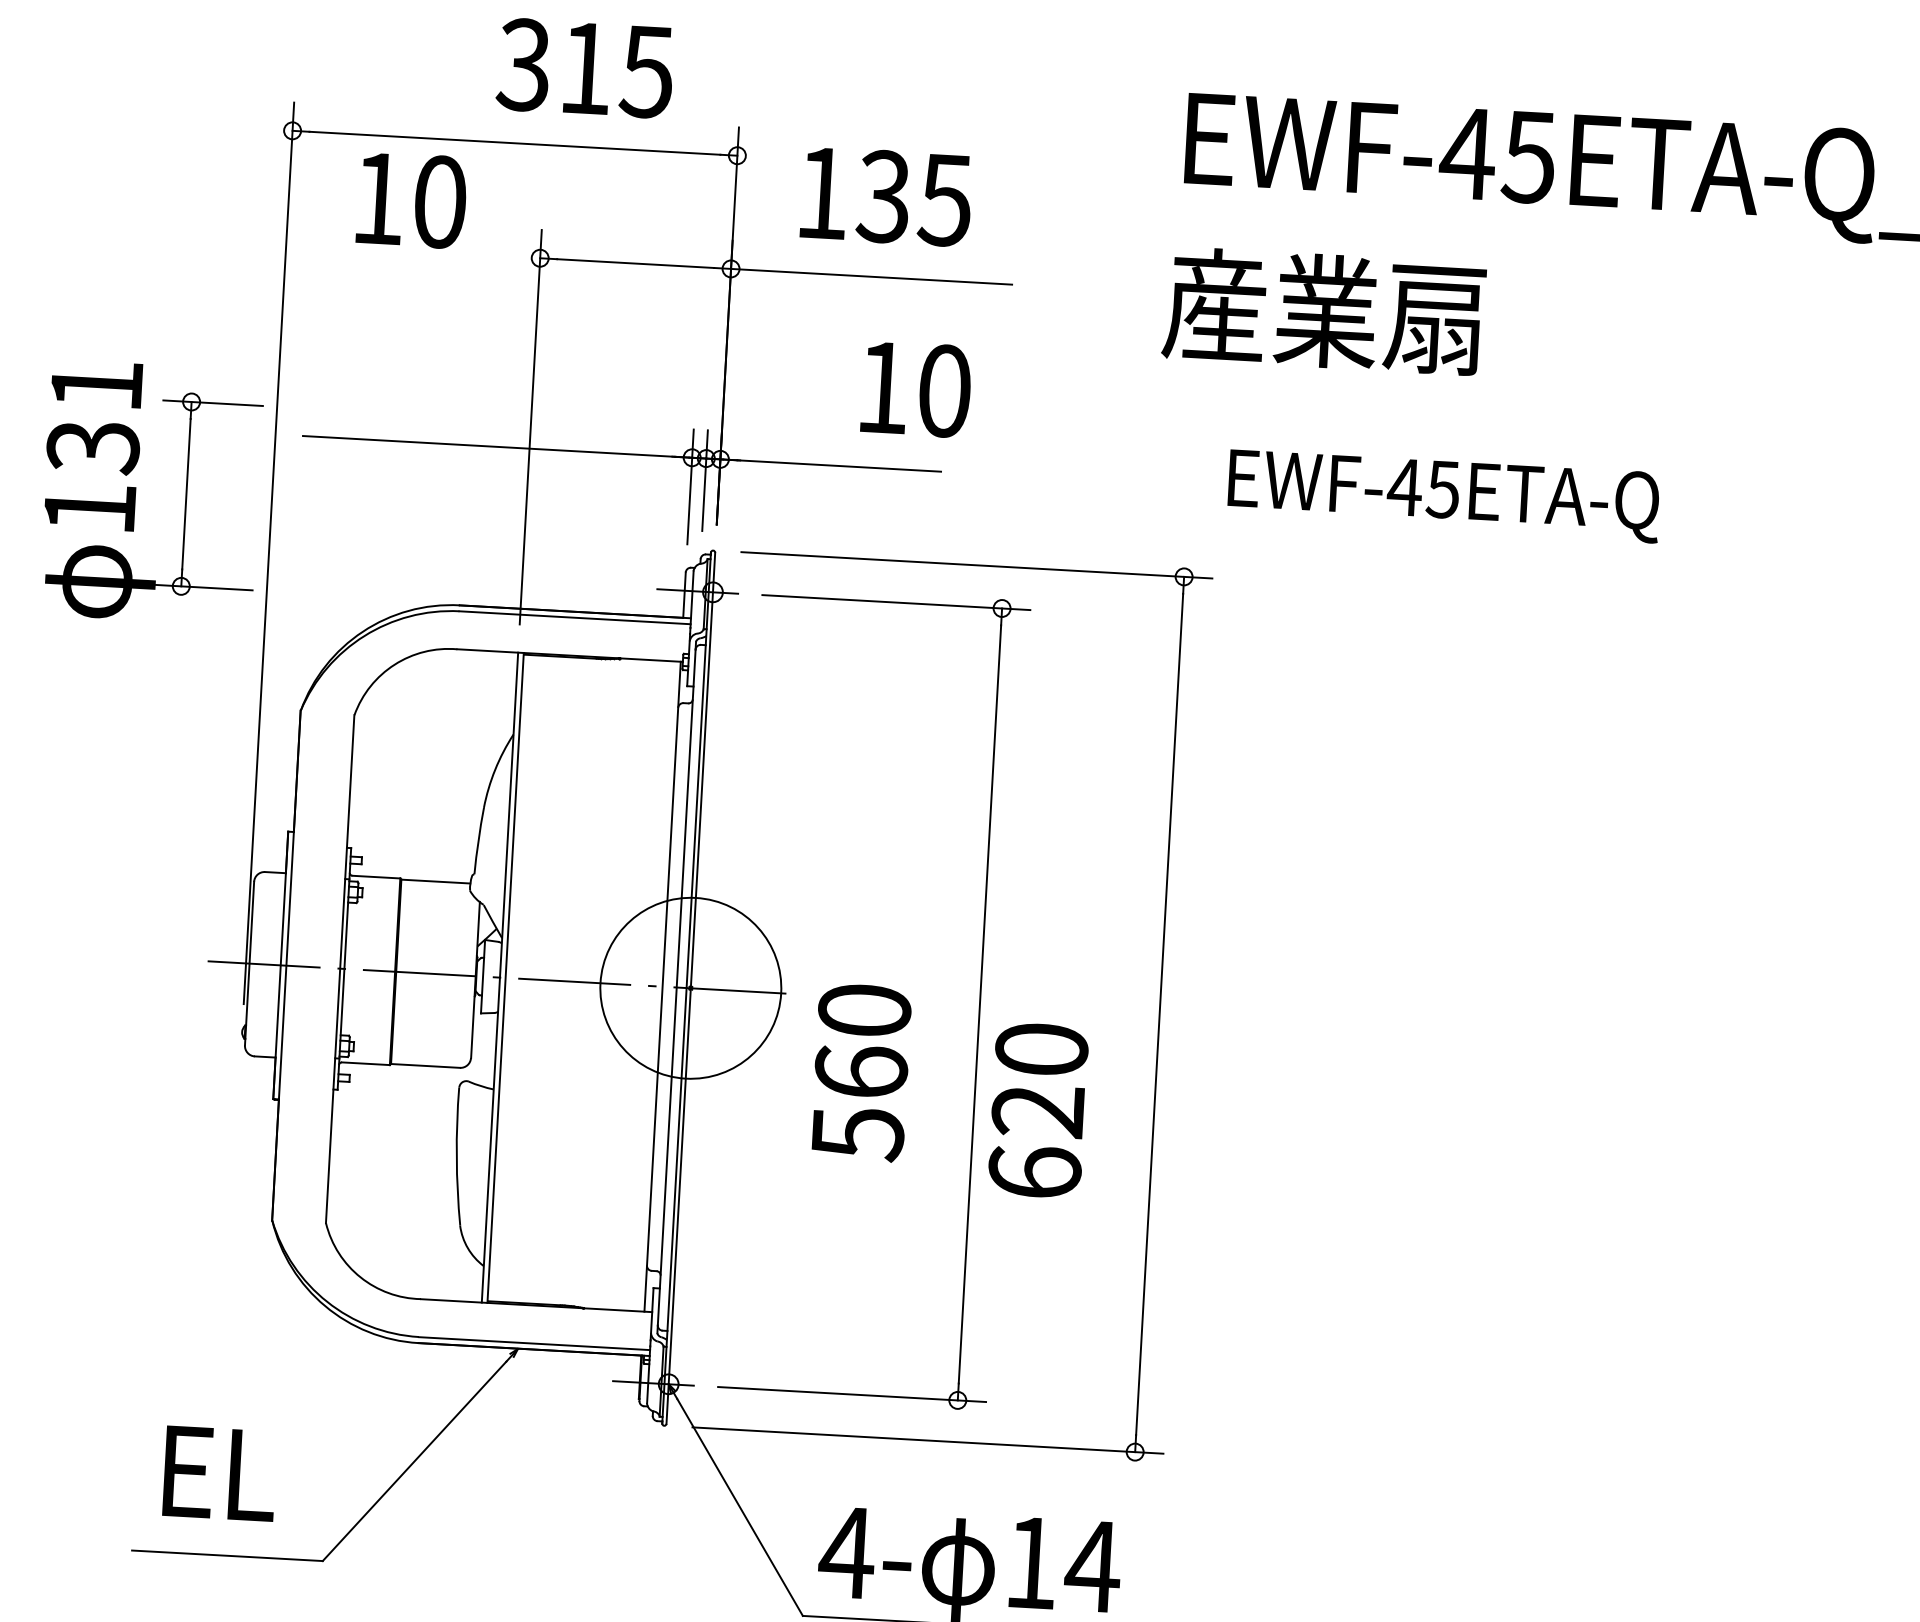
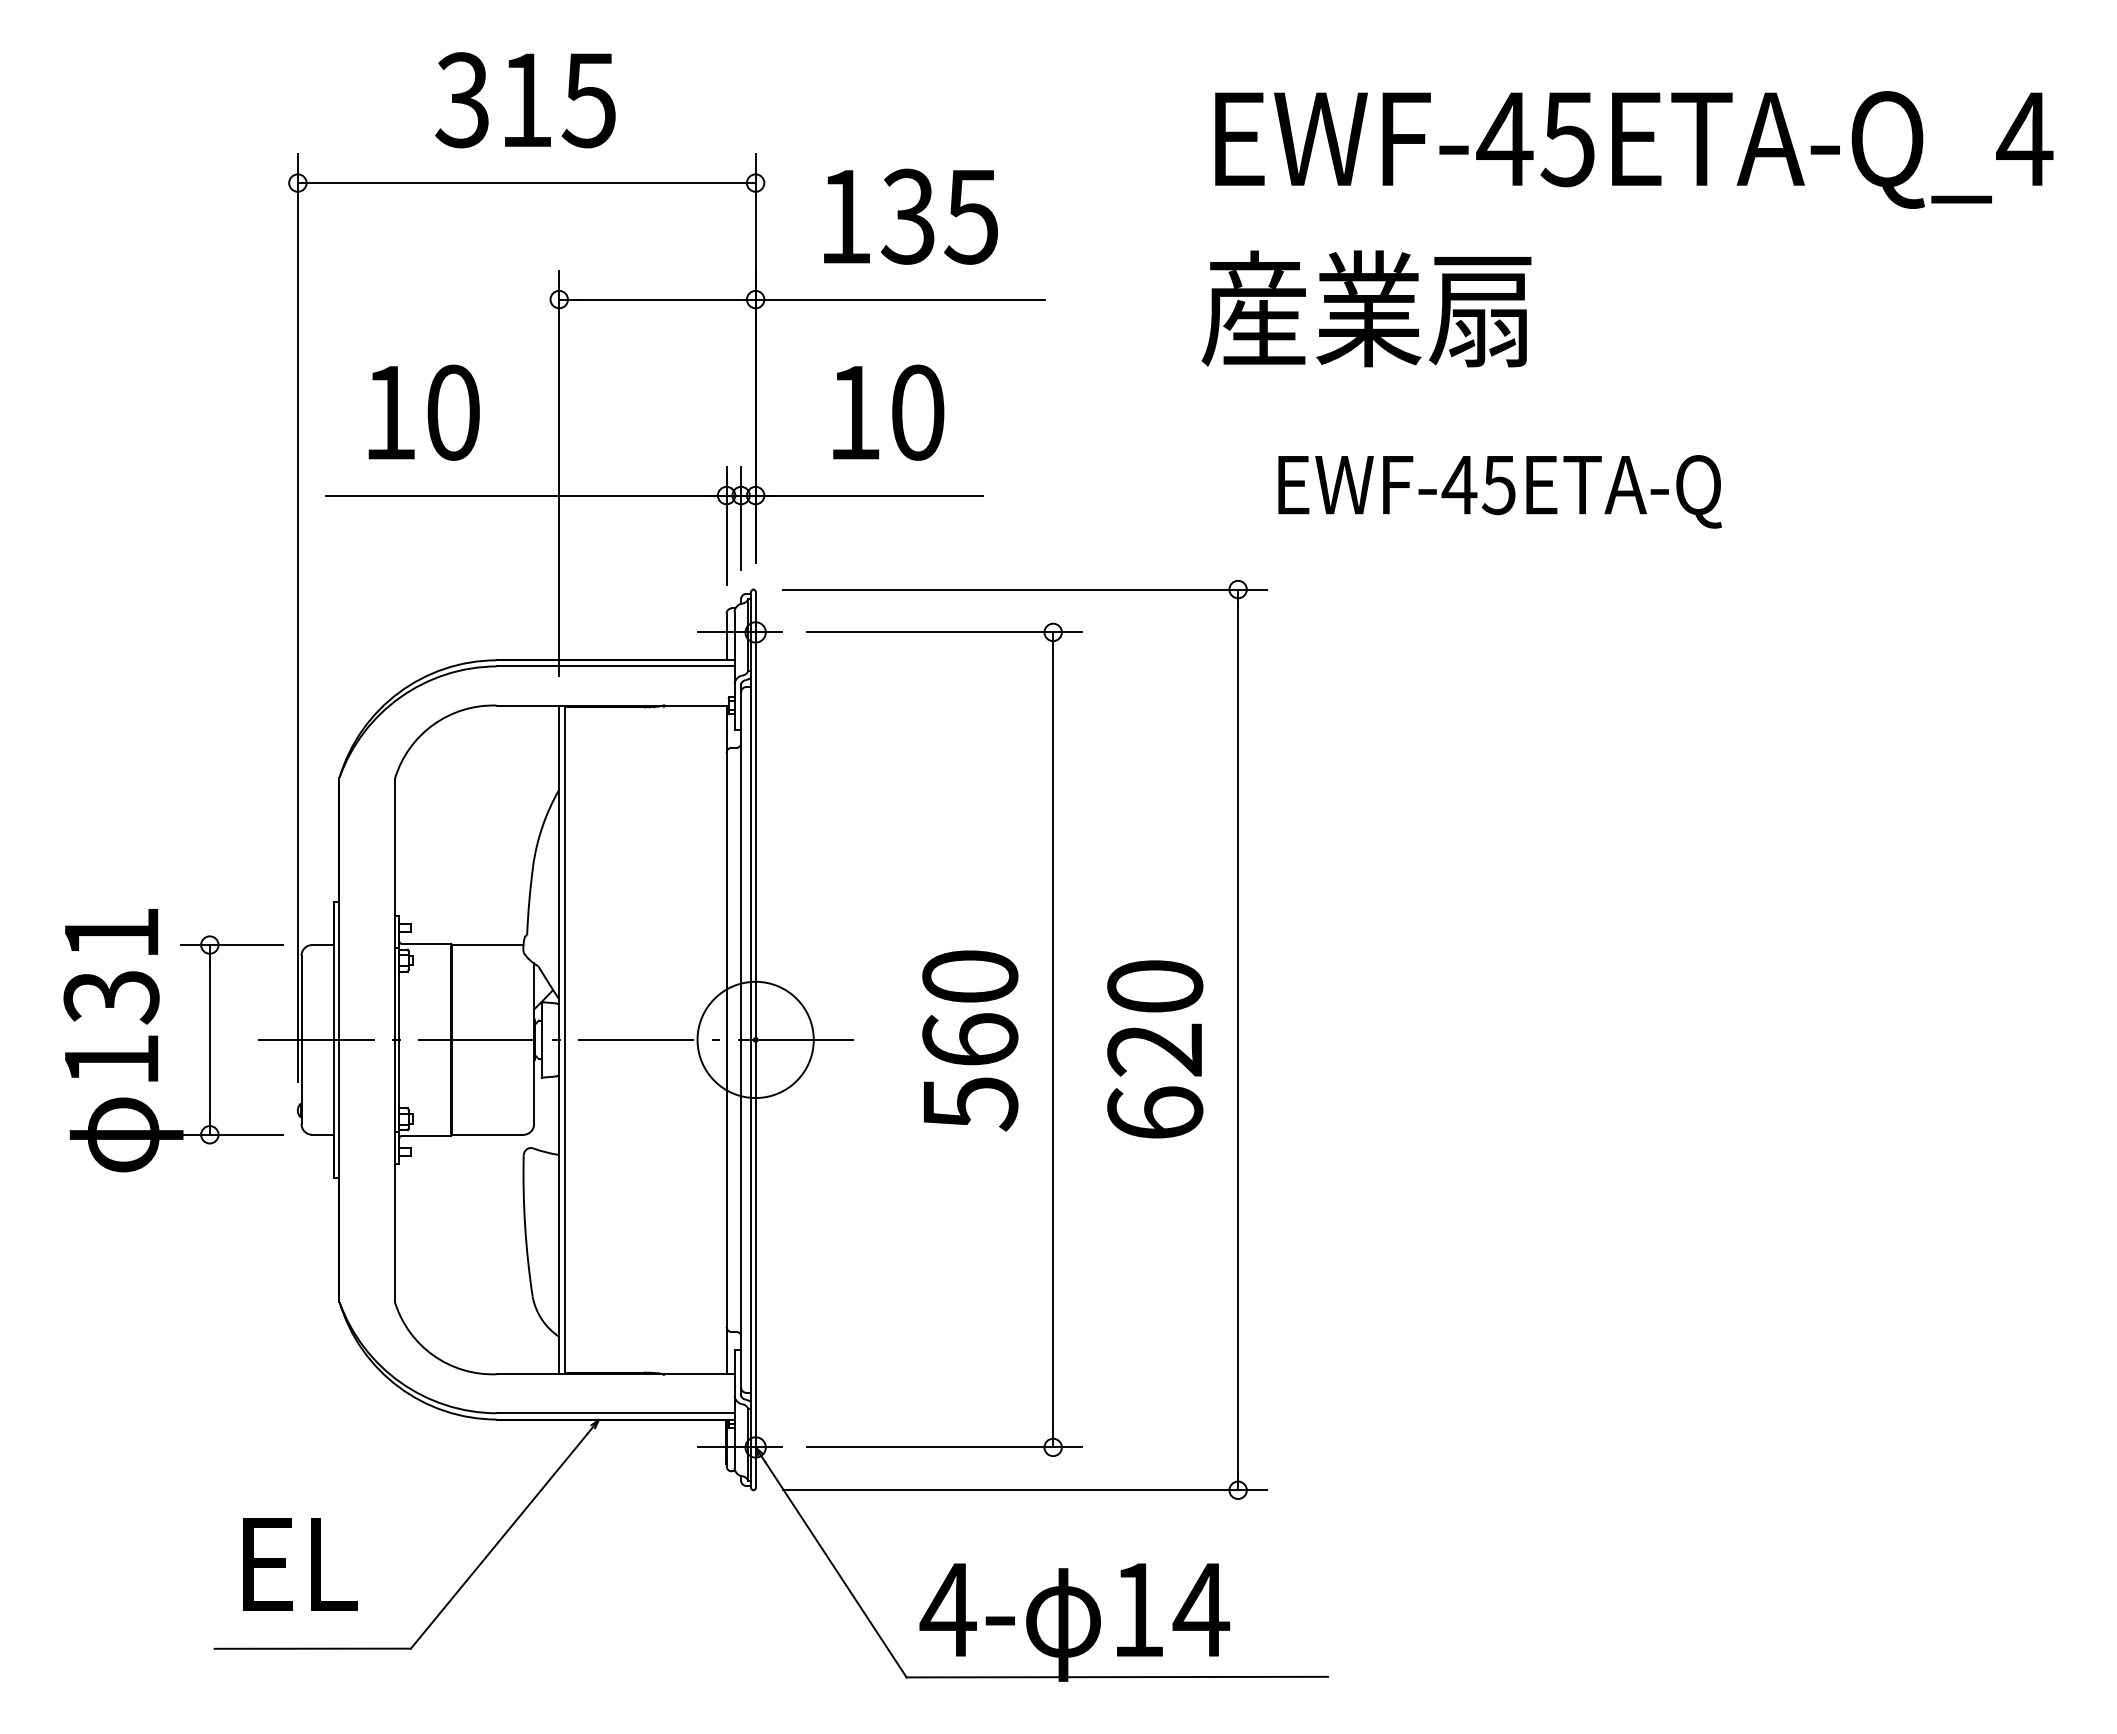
text: (585, 68) -> (525, 100), moved
text: (411, 200) -> (423, 412), moved
text: (916, 389) -> (888, 412), moved
part: (136, 491) -> (158, 1040), moved
circle: (690, 987) -> (755, 1039), size x0.62
text: (861, 1072) -> (970, 1040), moved
text: (1038, 1110) -> (1155, 1049), moved

